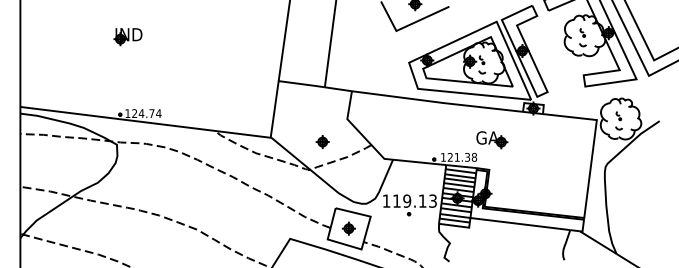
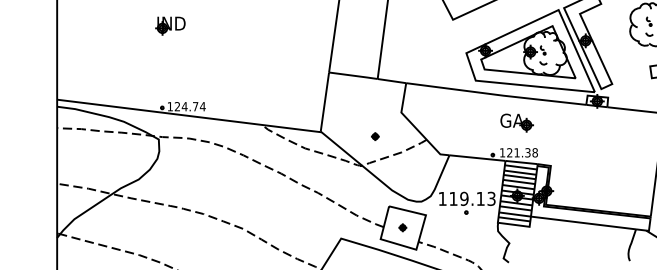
part: (492, 140) -> (517, 123), moved
part: (322, 141) -> (375, 136), size x0.6
part: (348, 228) -> (402, 227), size x0.6

